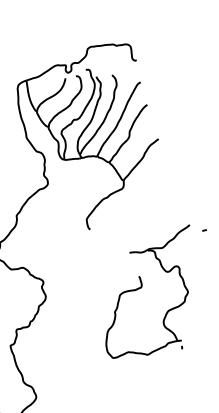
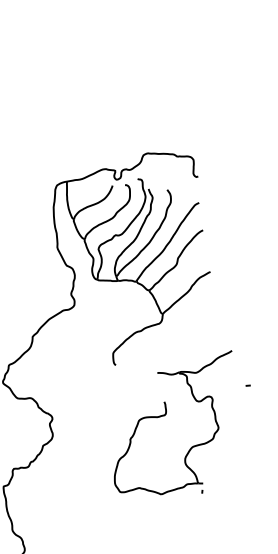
part: (142, 286) -> (166, 414), moved

